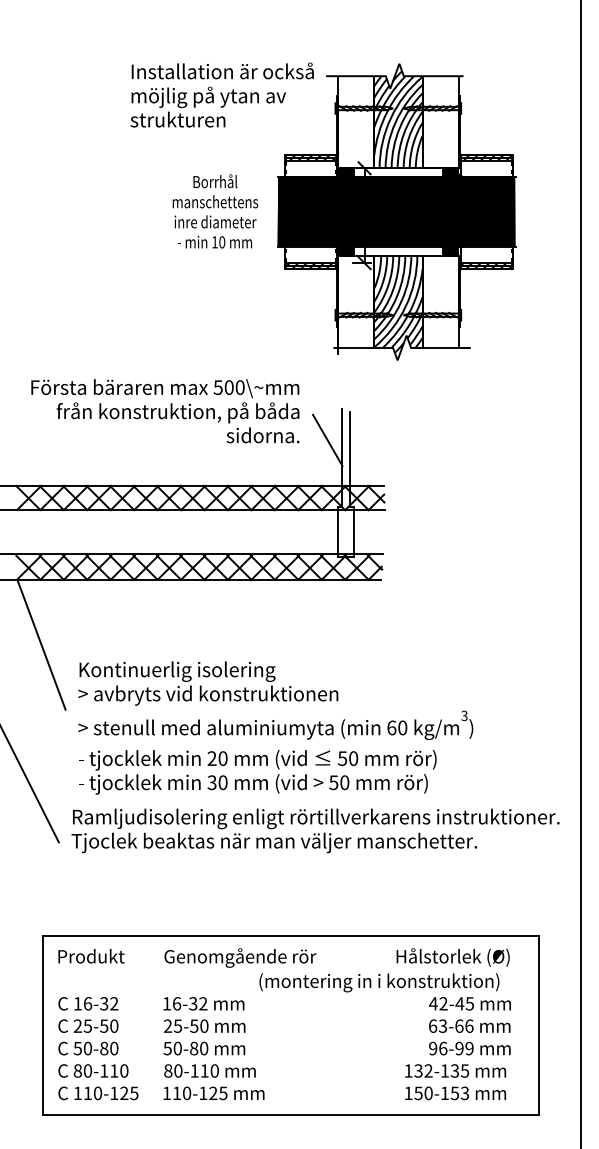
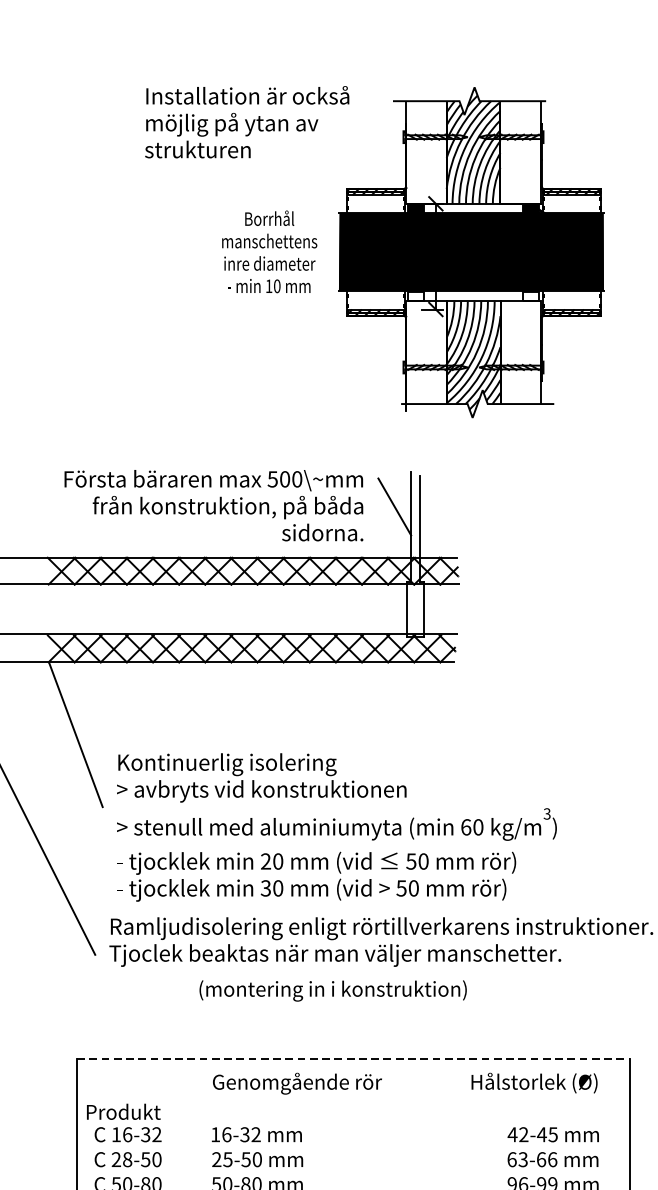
text: (221, 94) -> (246, 121), moved
fill: (346, 251) -> (415, 296), removed
fill: (450, 251) -> (531, 296), removed
text: (165, 411) -> (214, 505), moved
line: (291, 935) -> (354, 1058), solid -> dashed
text: (91, 956) -> (123, 1112), moved
text: (379, 982) -> (333, 990), moved
text: (87, 1025) -> (127, 1158), 25-50 -> 28-50

